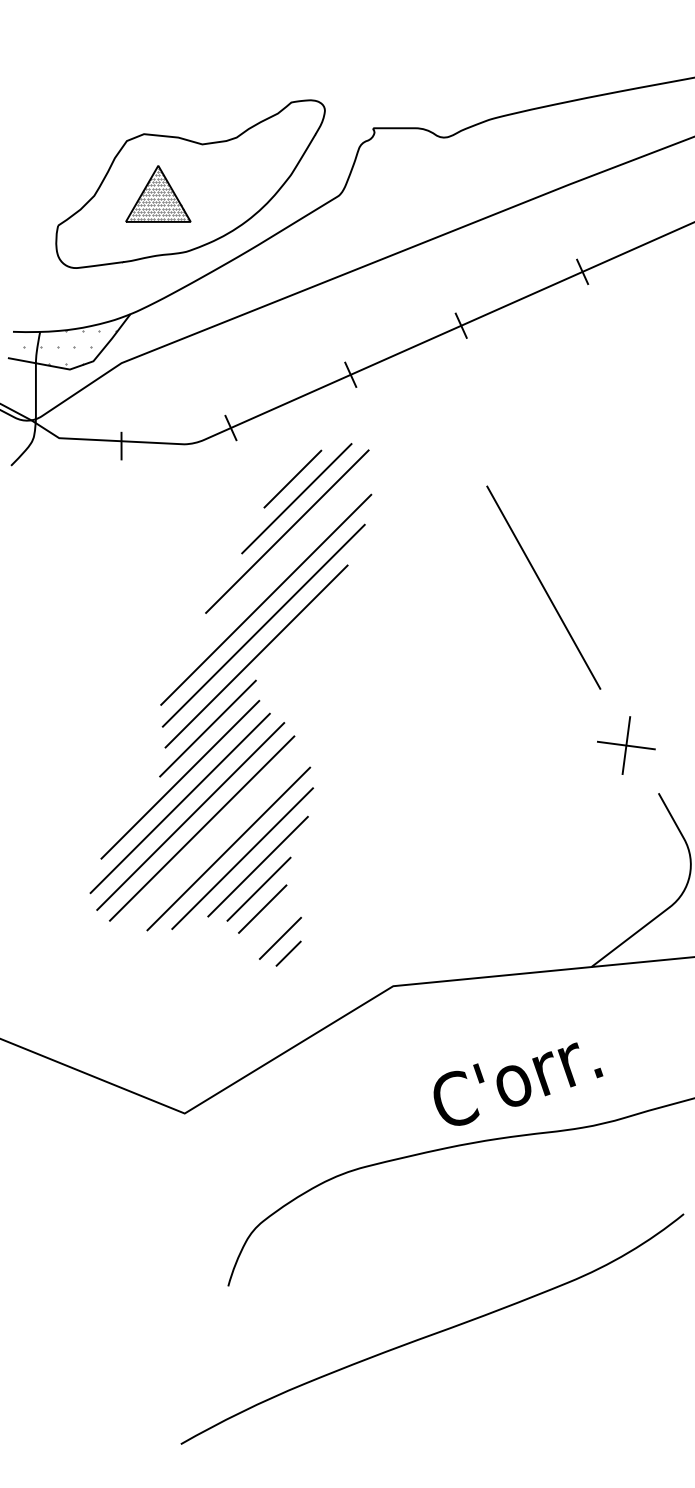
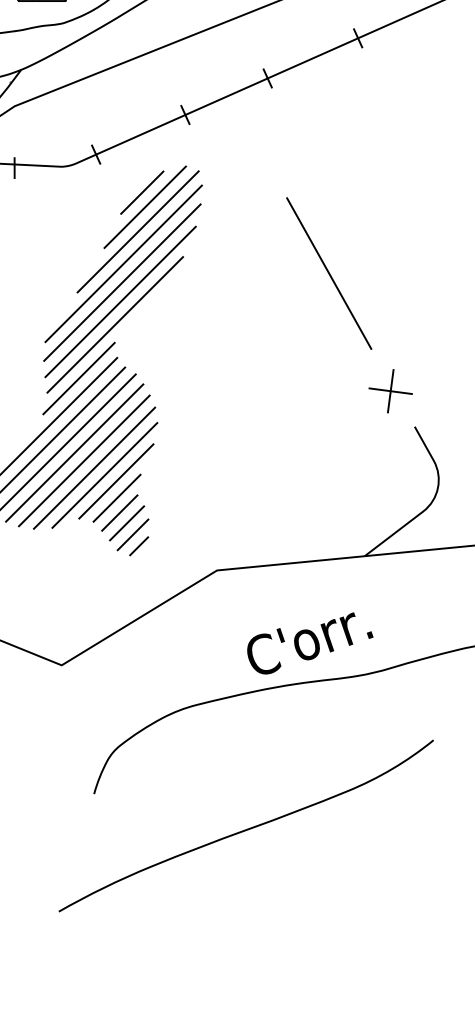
line: (267, 574) -> (123, 263), added
line: (214, 838) -> (83, 460), added
line: (272, 922) -> (127, 523), added

